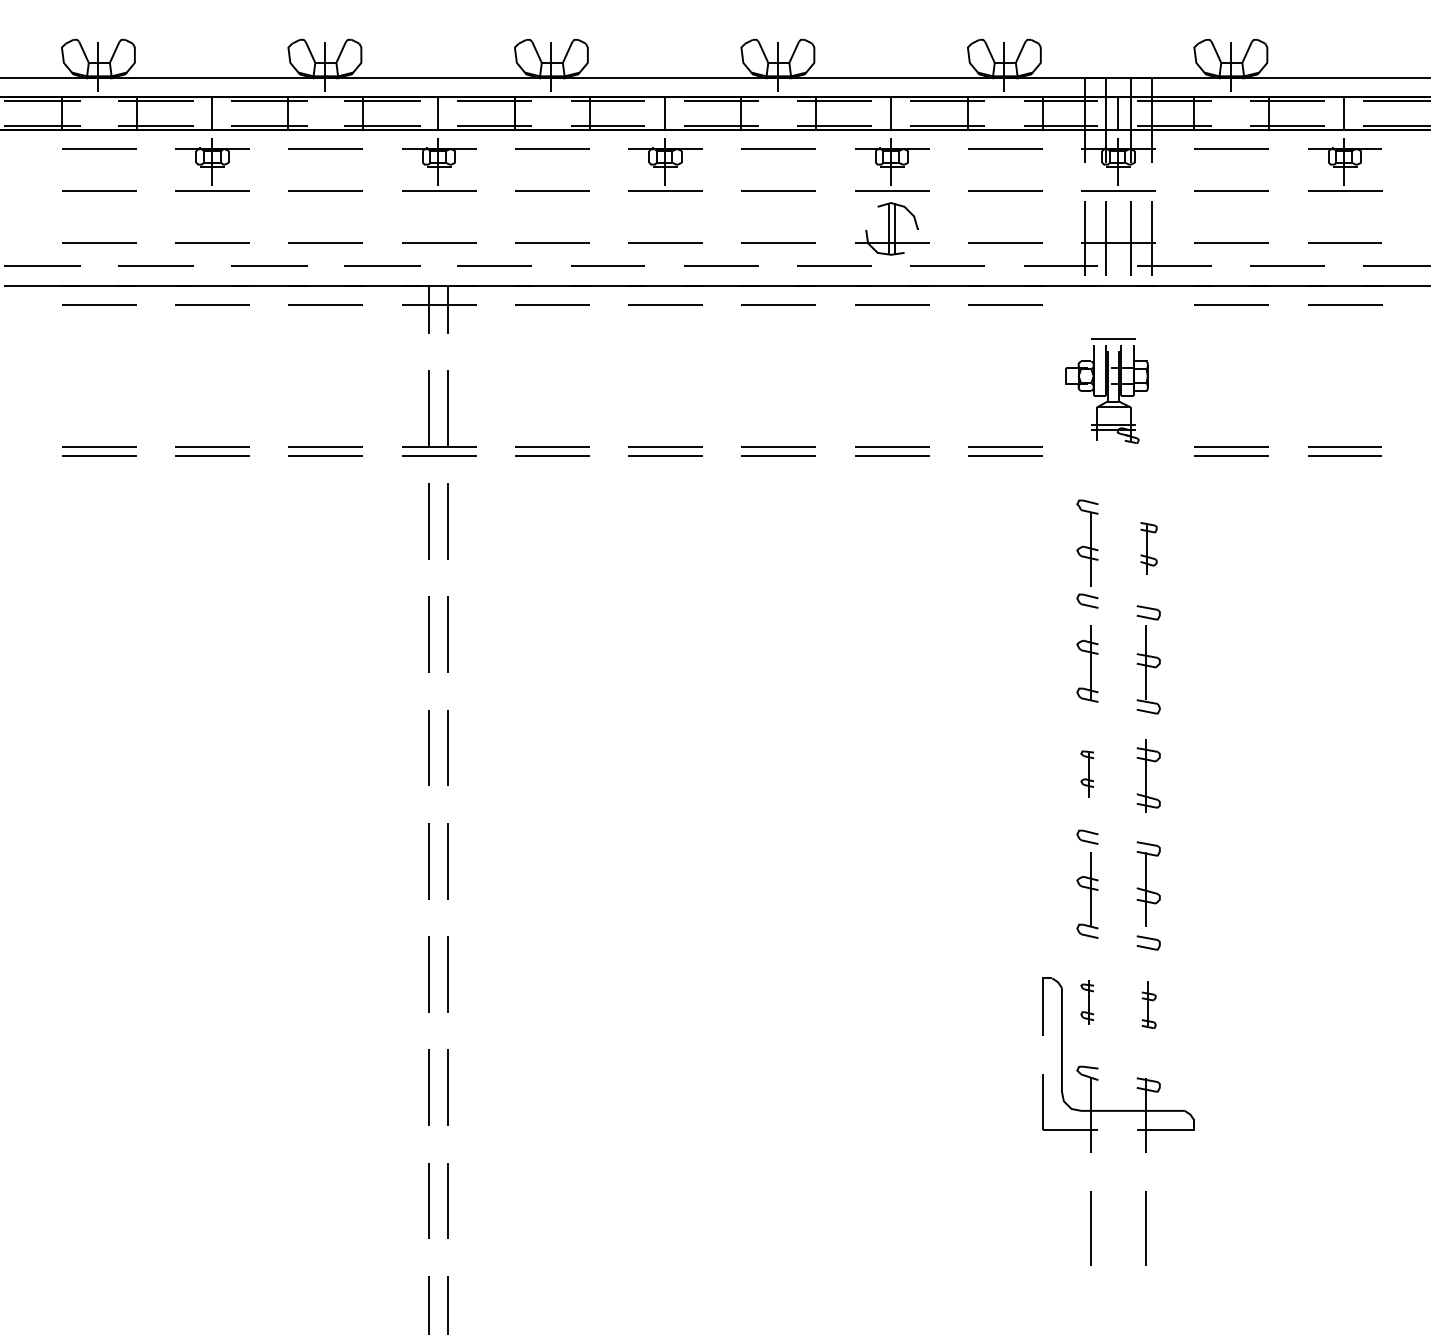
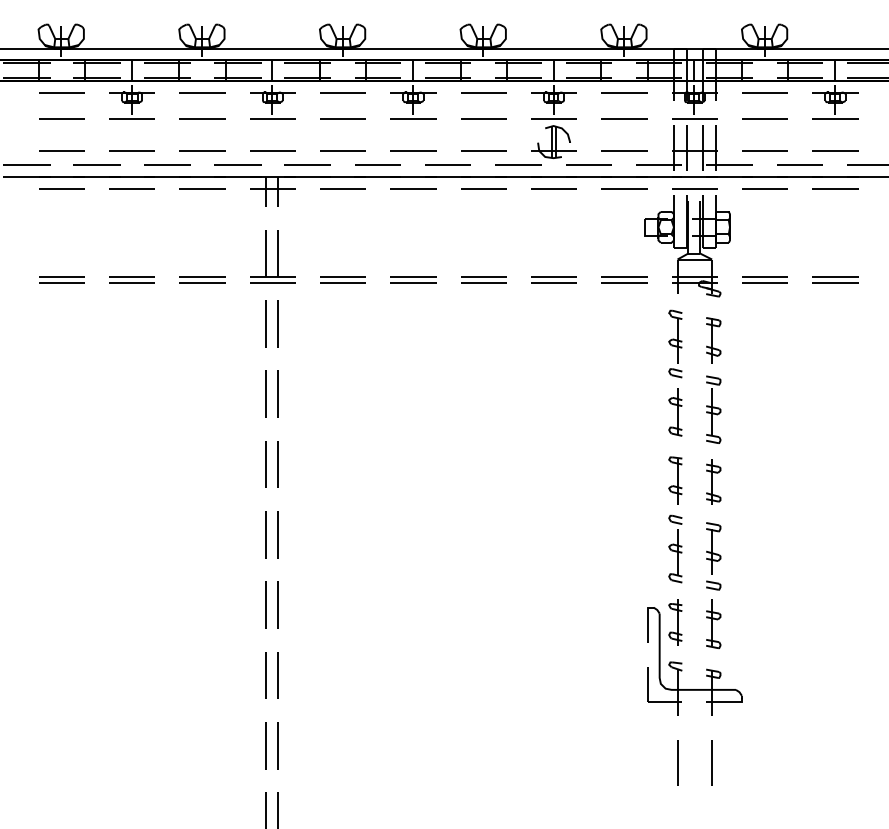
part: (1106, 390) -> (687, 242), size x1.67
part: (1148, 548) -> (713, 340), size x1.43
part: (1087, 773) -> (675, 480), size x1.67
part: (1087, 1002) -> (675, 622), size x1.67
part: (1148, 1004) -> (713, 623), size x1.67

